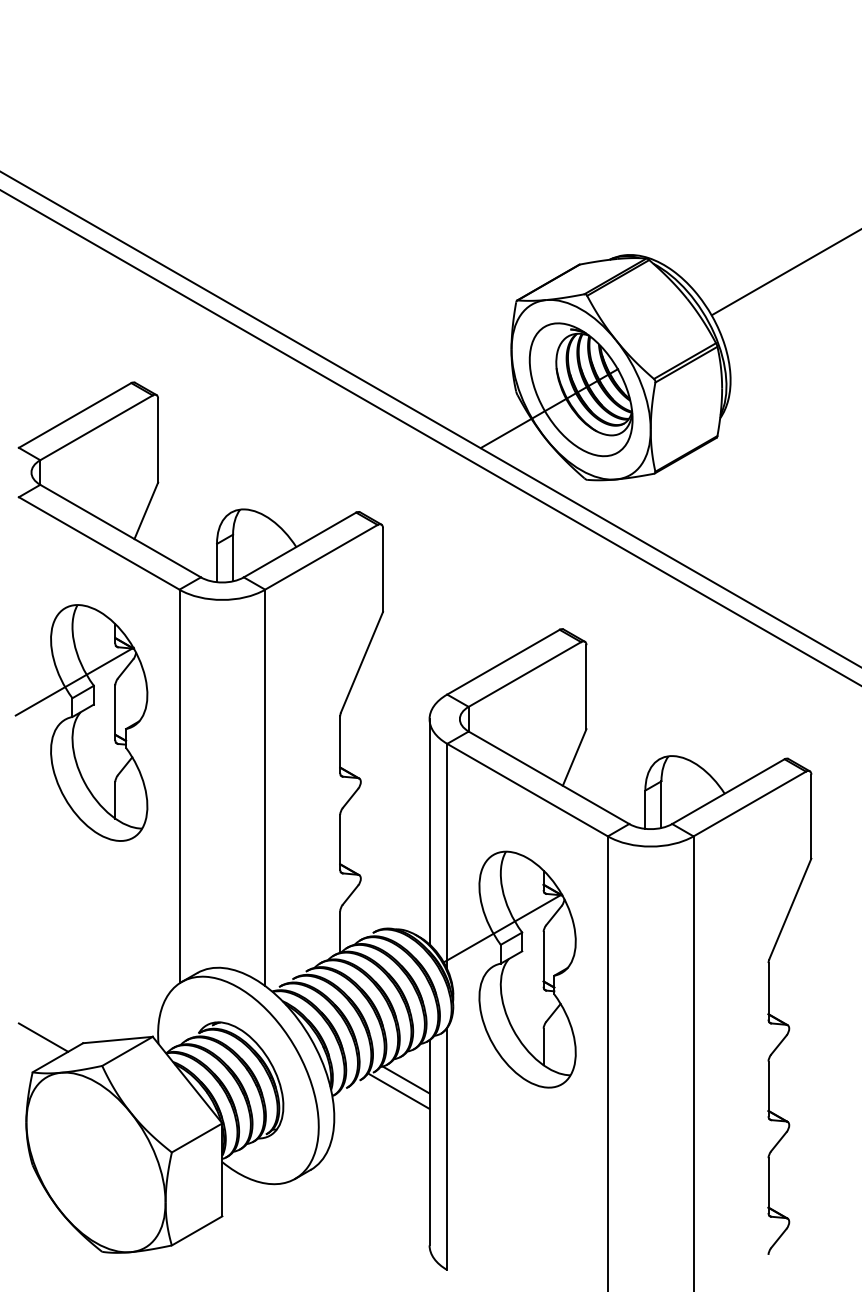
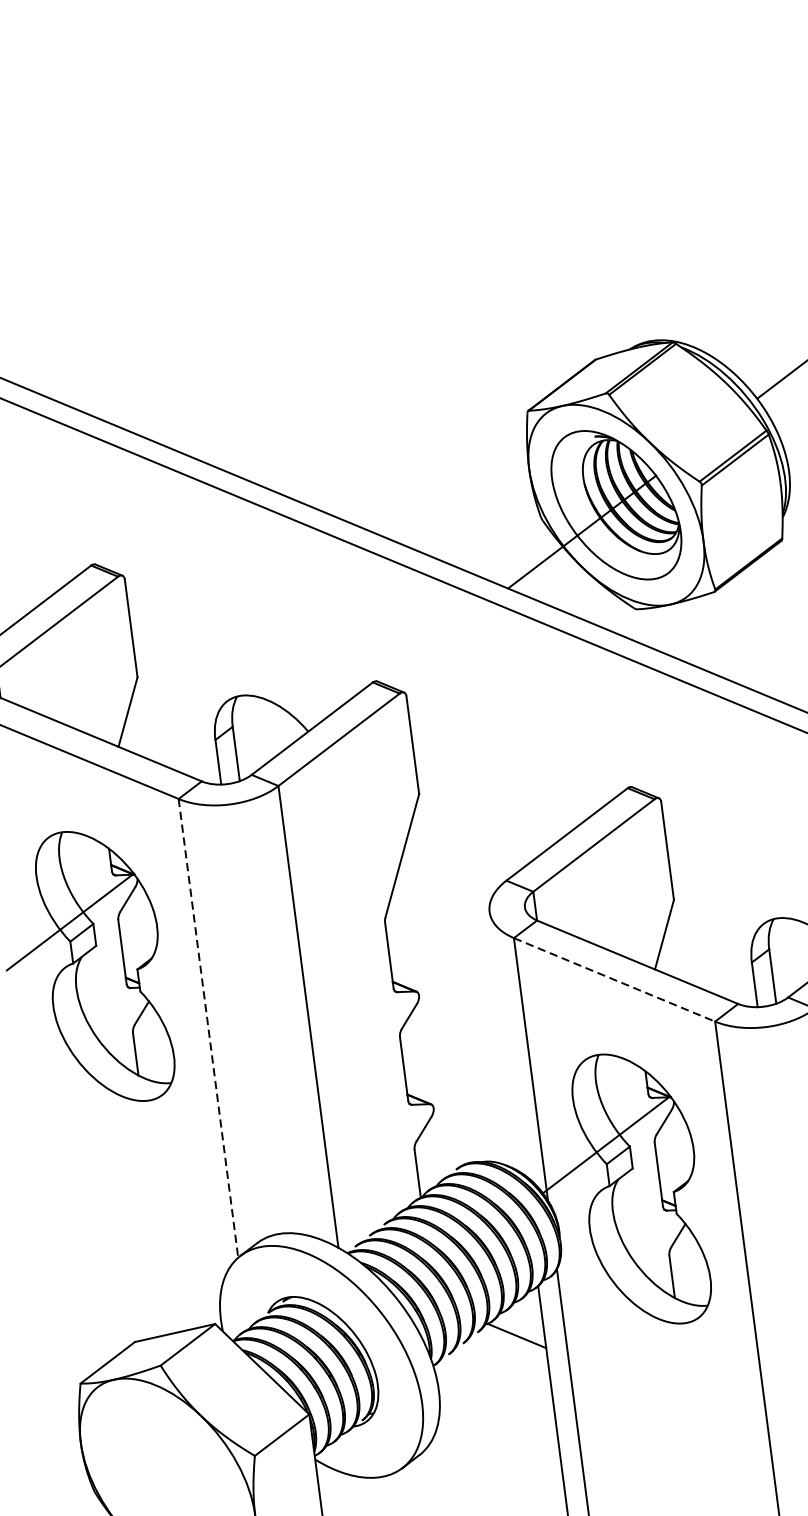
line: (179, 786) -> (208, 1028), solid -> dashed
line: (527, 790) -> (614, 980), solid -> dashed
line: (429, 831) -> (506, 1042), removed
line: (43, 1037) -> (87, 1341), removed
line: (399, 1091) -> (510, 1350), removed

